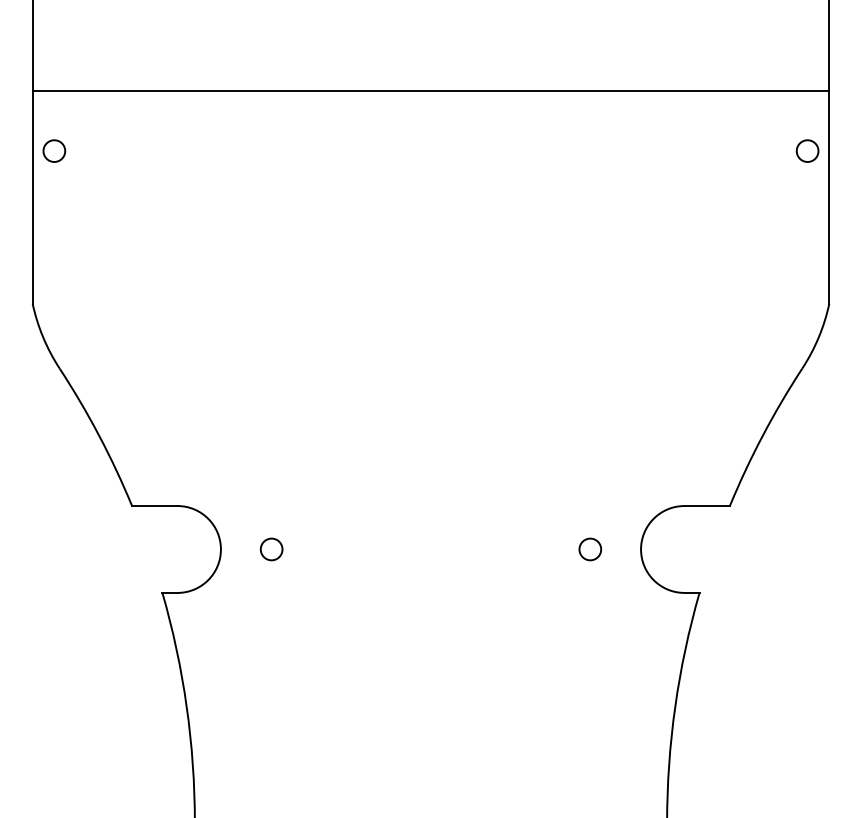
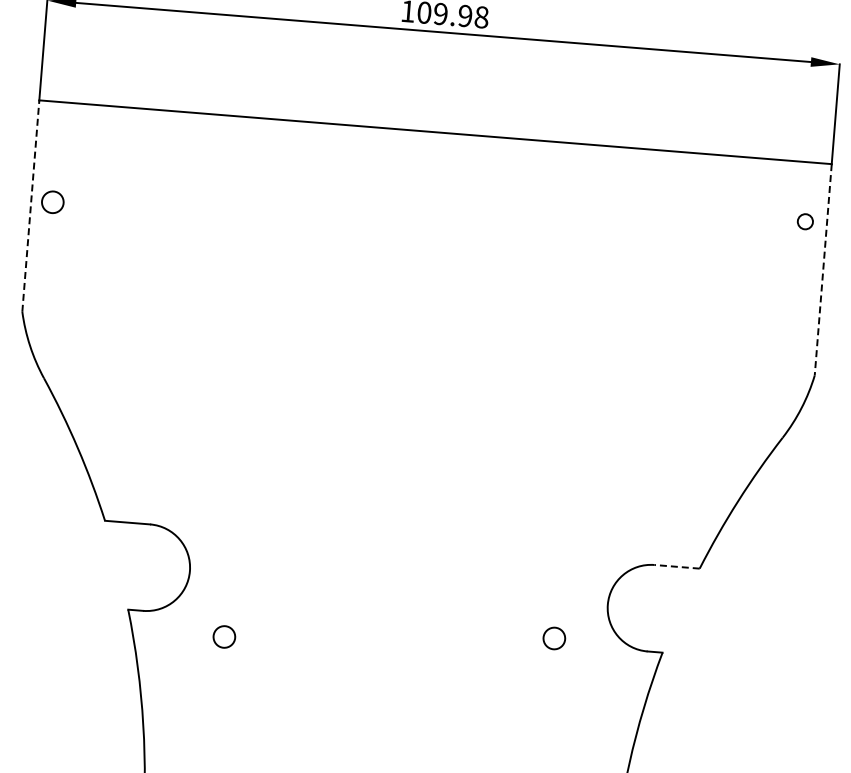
circle: (54, 150) -> (53, 201), moved
circle: (807, 150) -> (805, 221), size x0.7
line: (32, 197) -> (30, 205), solid -> dashed
line: (829, 198) -> (823, 270), solid -> dashed
line: (707, 506) -> (677, 567), solid -> dashed
circle: (271, 549) -> (224, 636), moved
circle: (590, 549) -> (554, 638), moved

